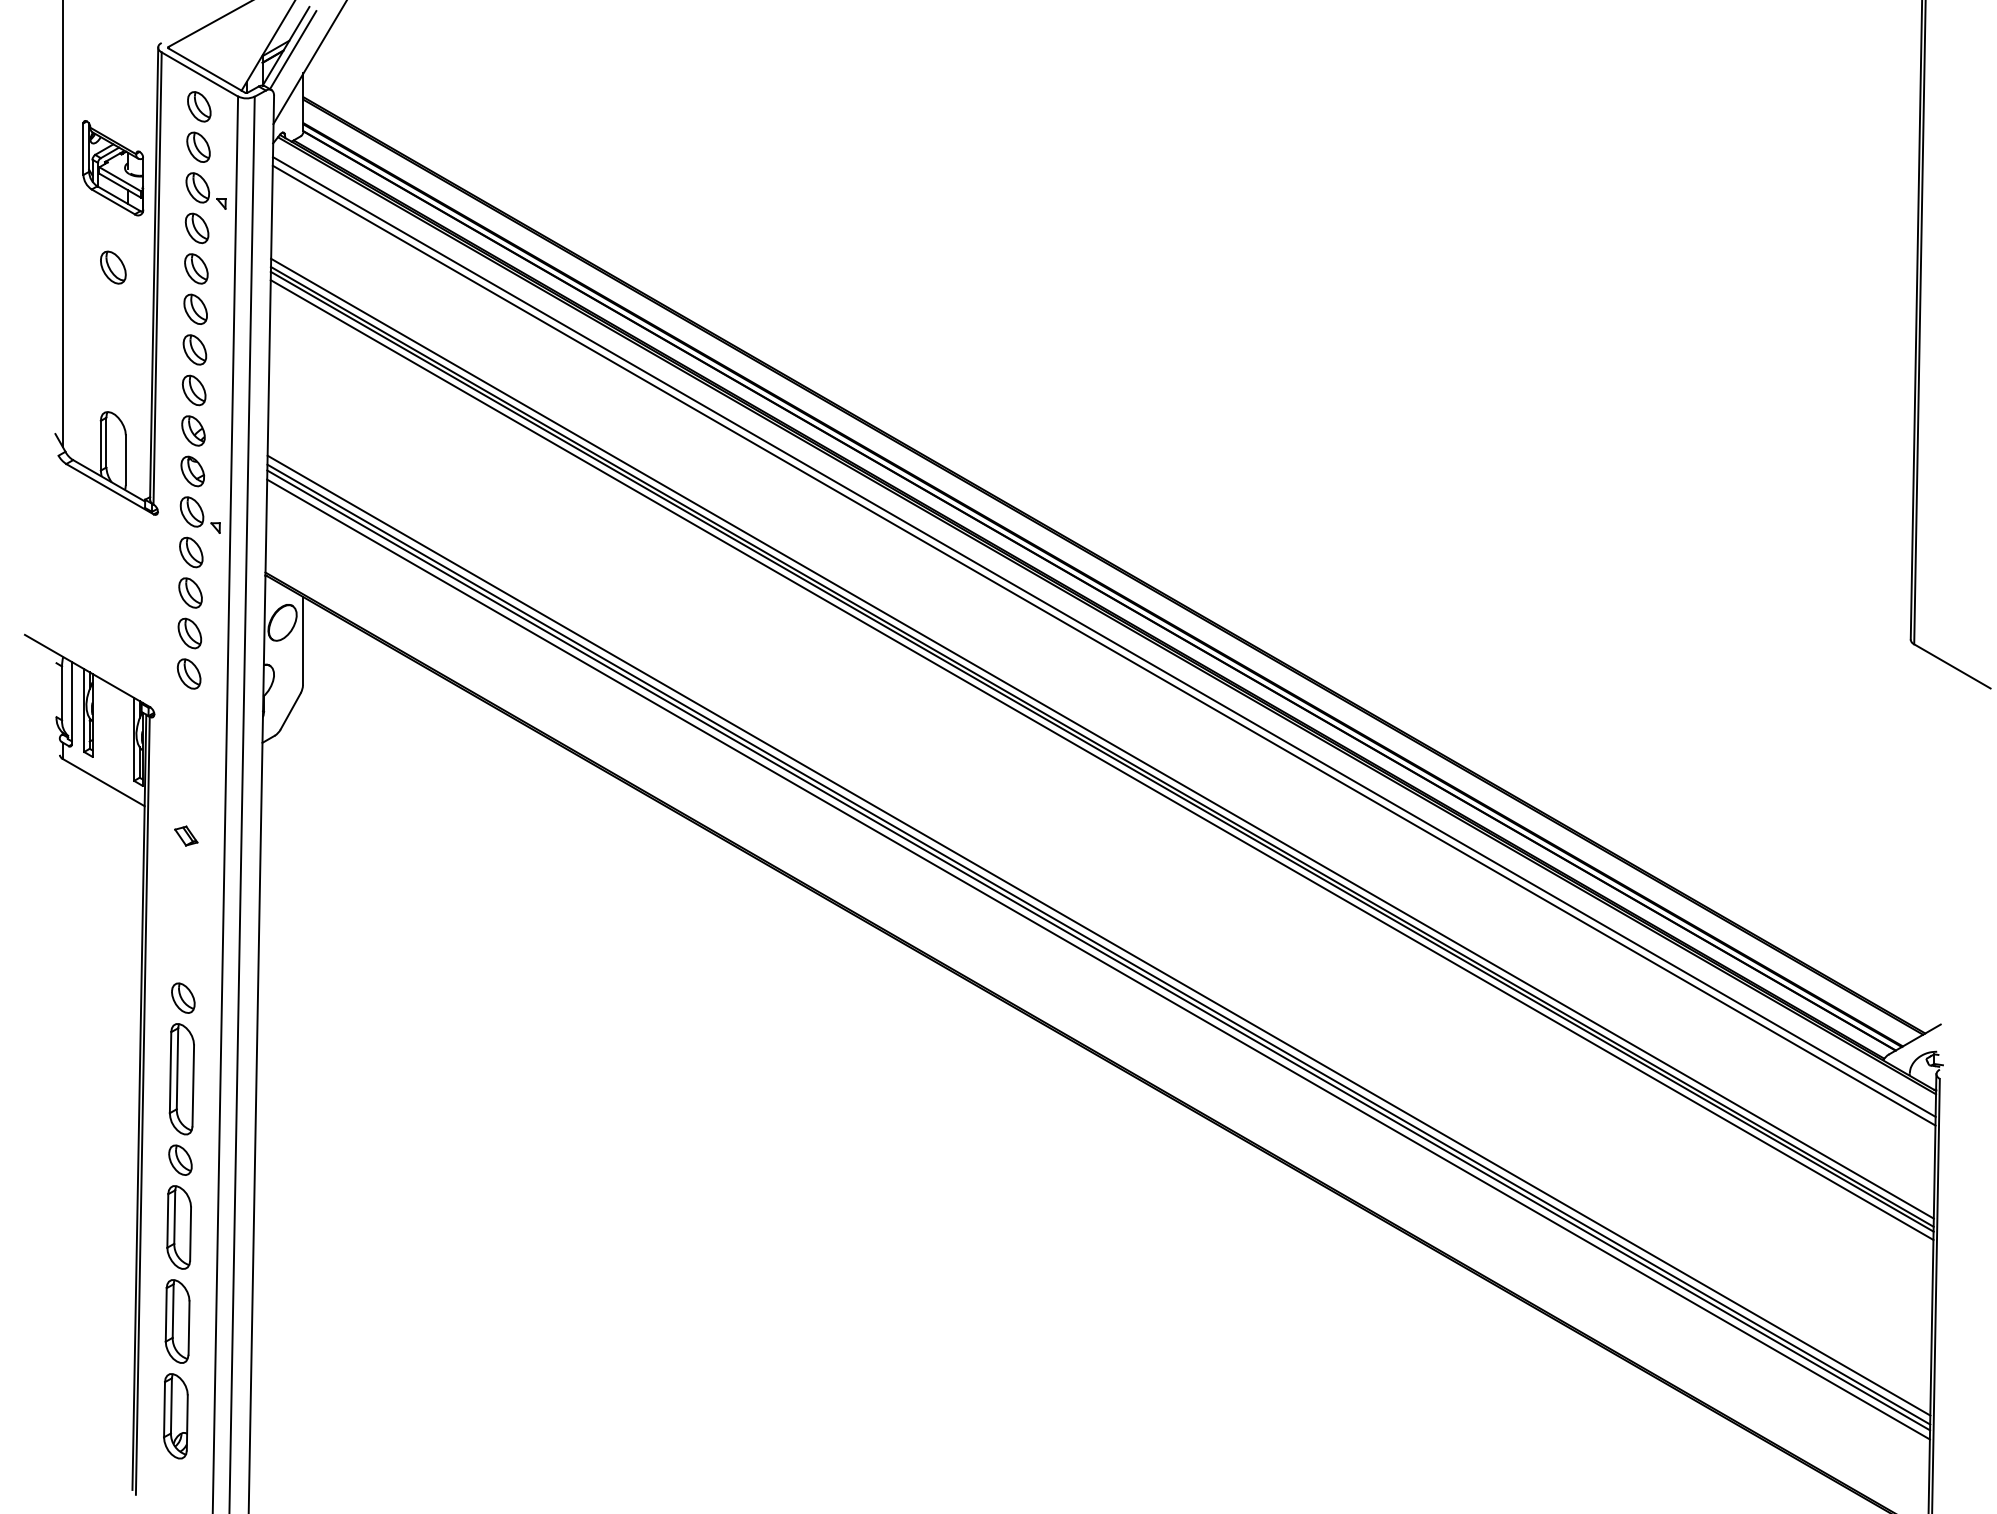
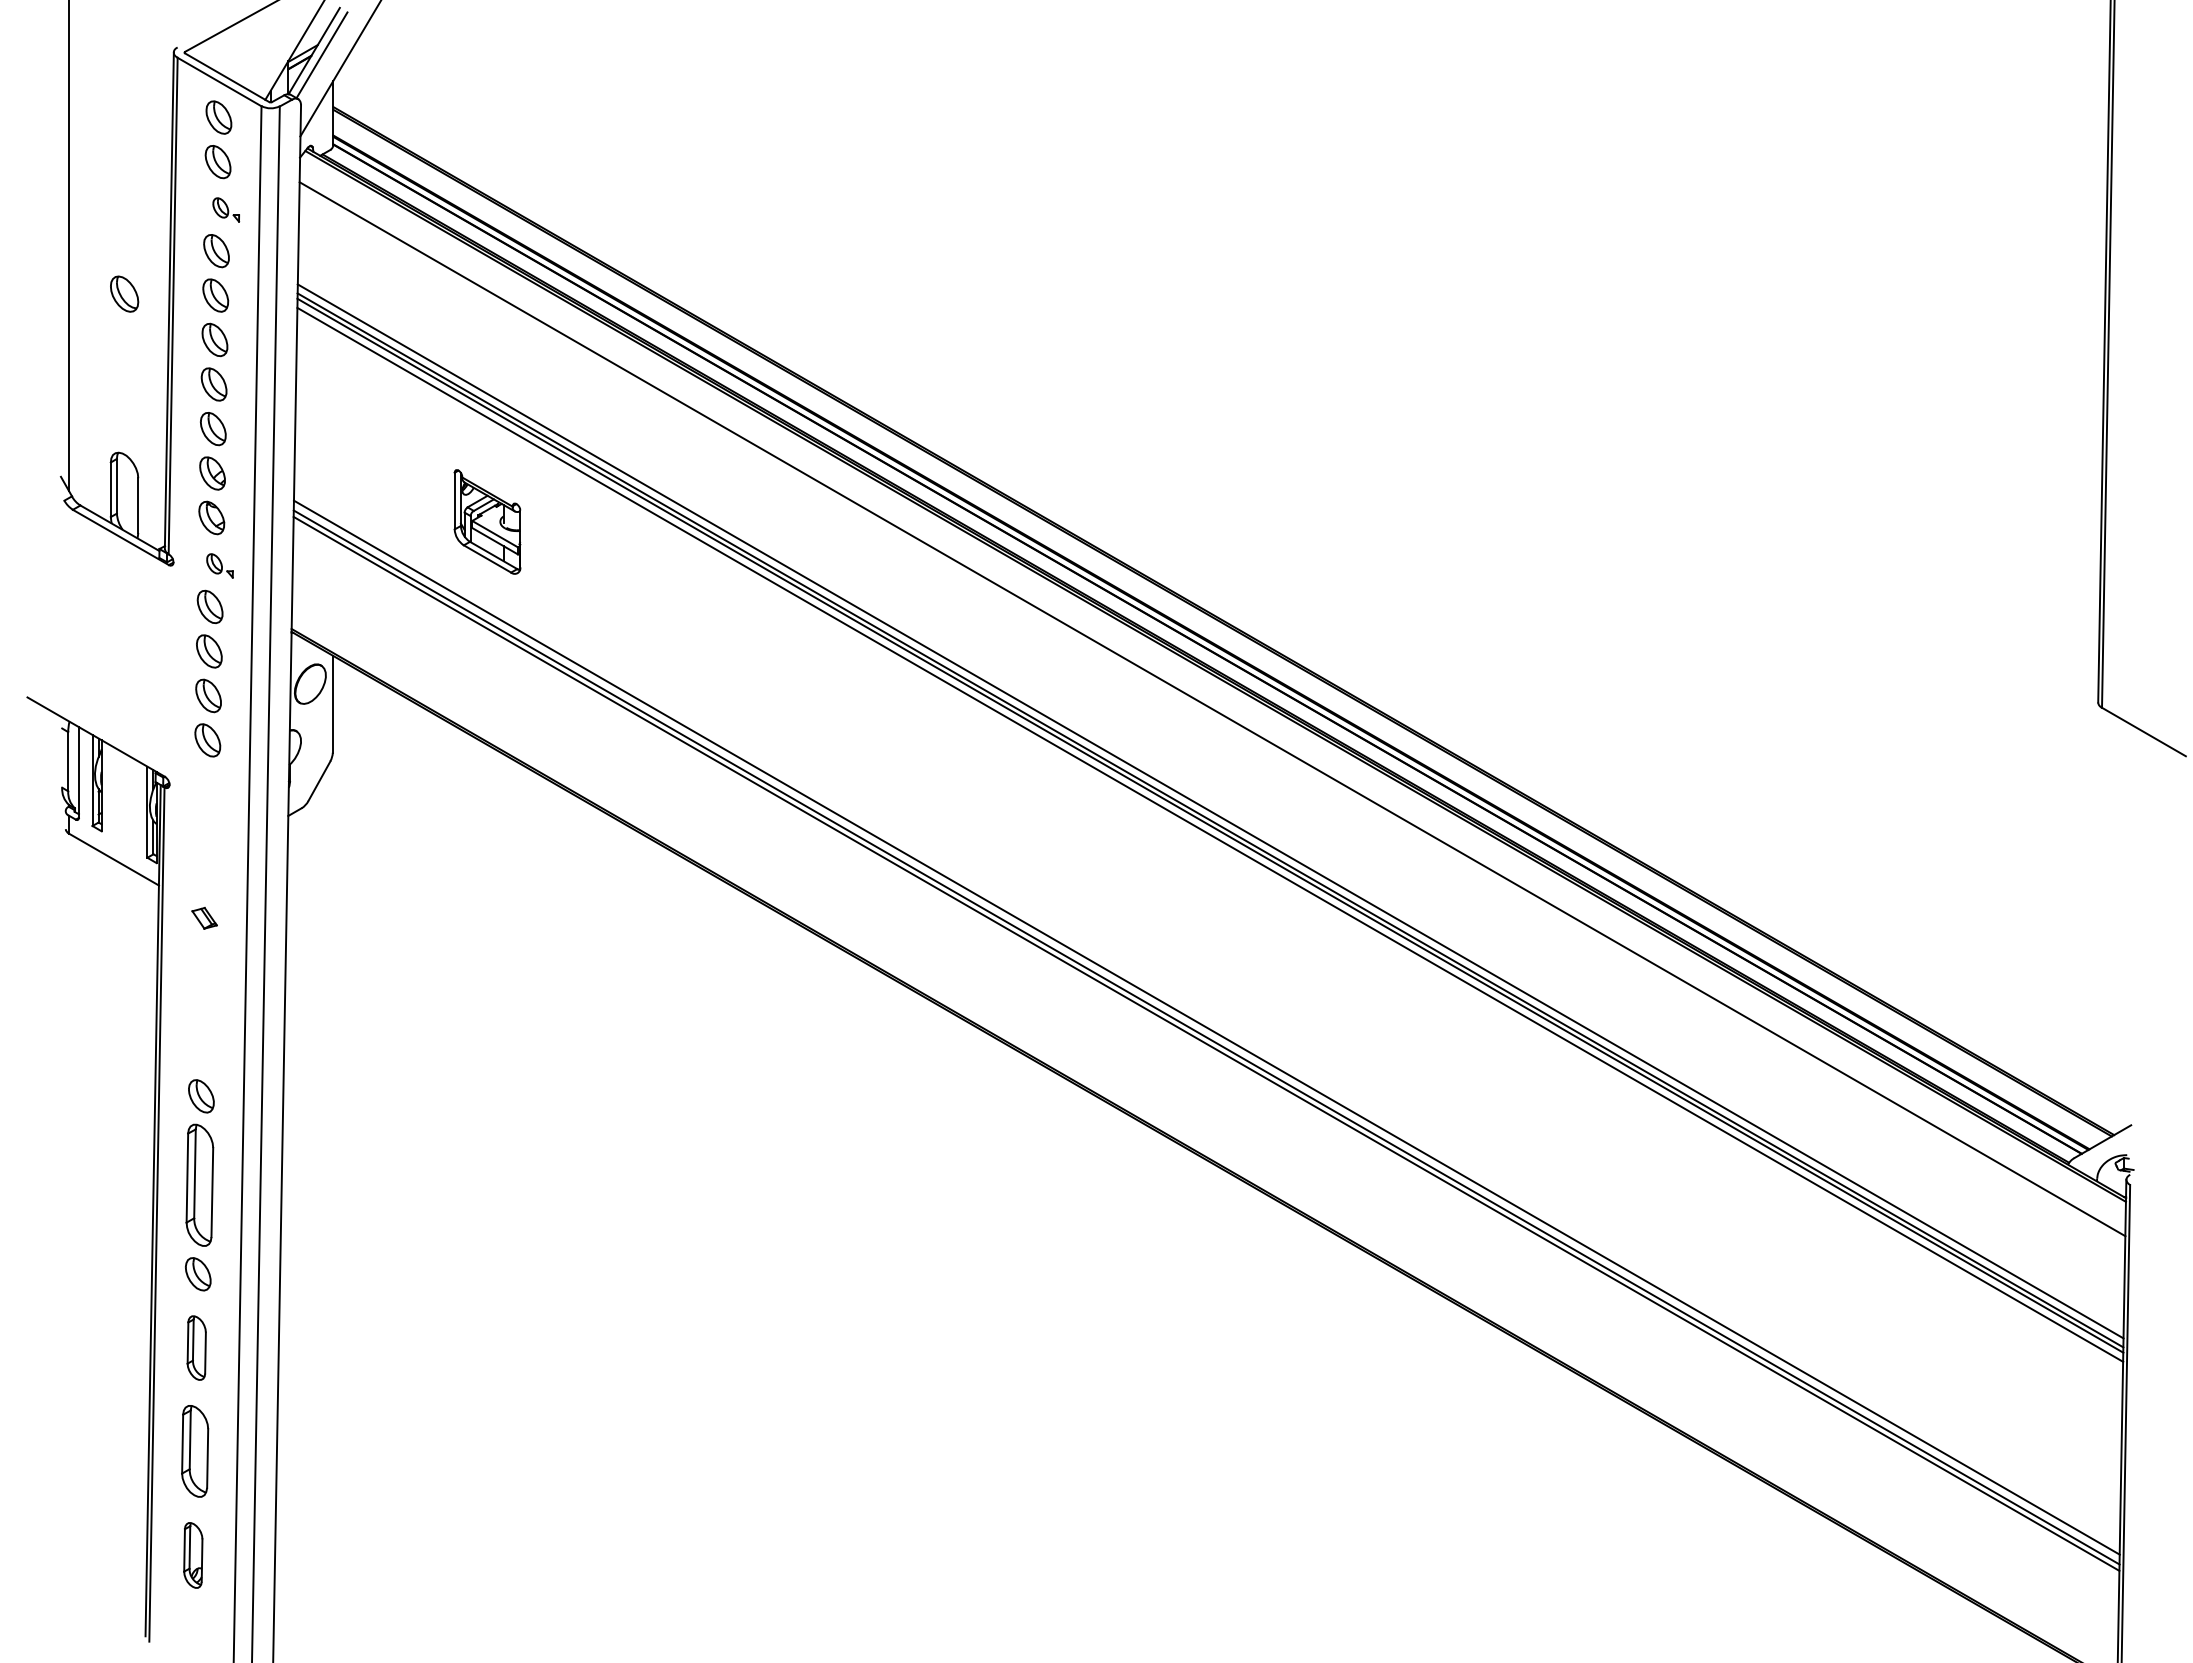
part: (113, 167) -> (487, 521), moved
part: (205, 190) -> (225, 209), size x0.6
part: (199, 514) -> (219, 565), size x0.6
line: (1104, 636) -> (1212, 699), removed
line: (1098, 959) -> (1206, 1053), removed
part: (178, 1226) -> (196, 1347), size x0.7
part: (176, 1416) -> (193, 1555), size x0.7

